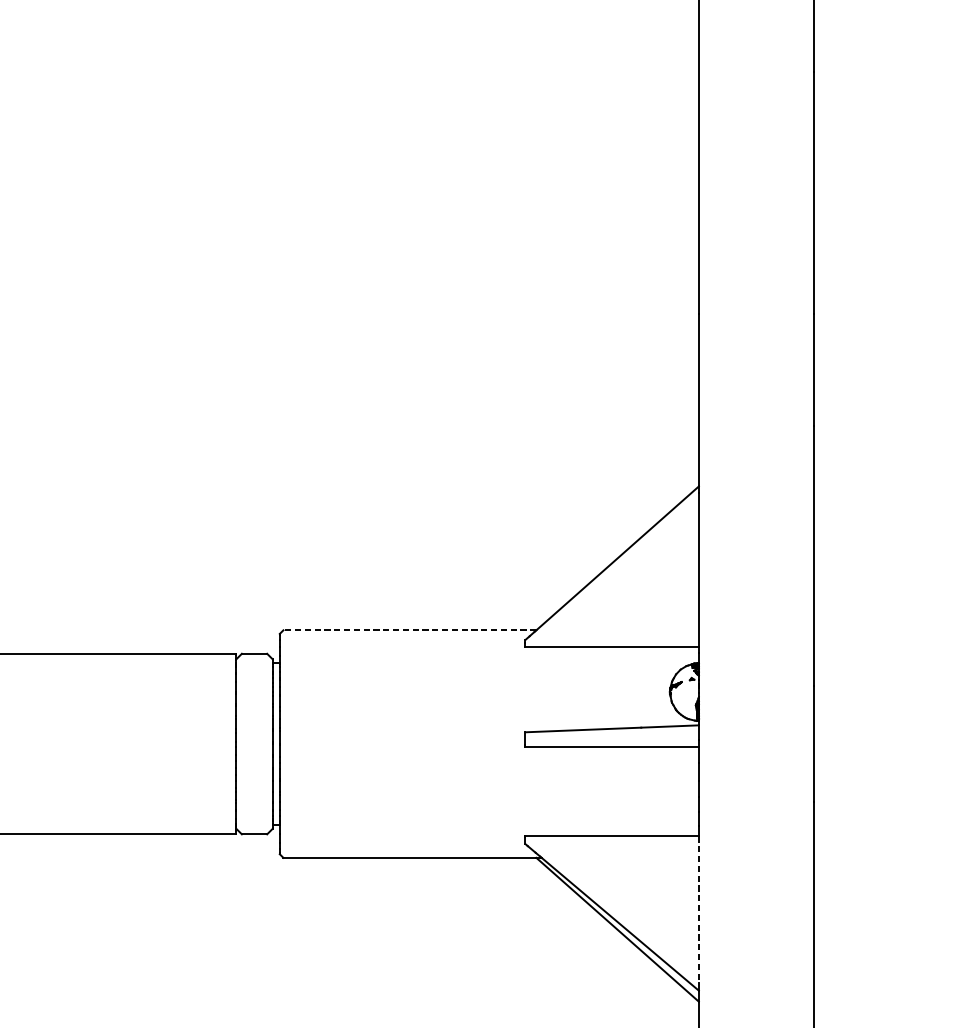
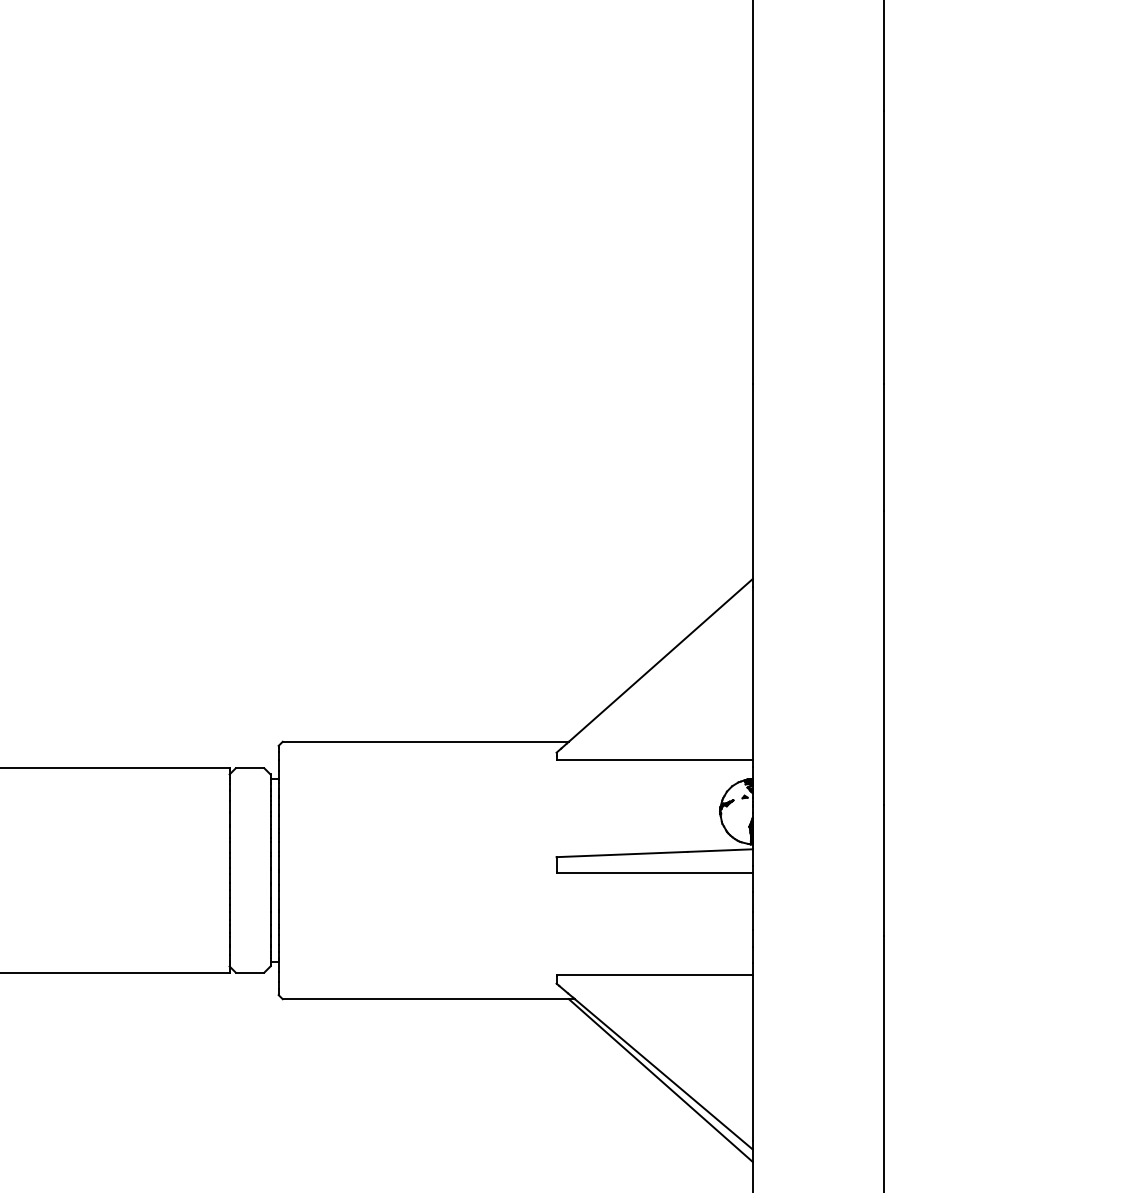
line: (409, 630) -> (425, 741), dashed -> solid
line: (698, 909) -> (752, 1057), dashed -> solid

